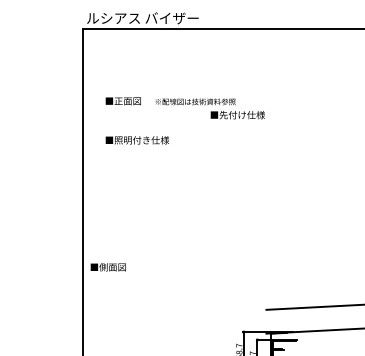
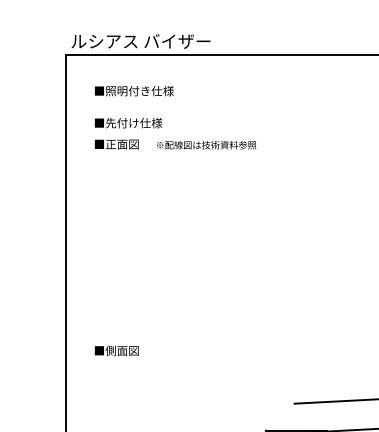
text: (237, 115) -> (128, 123), moved
text: (136, 140) -> (133, 91), moved
text: (107, 267) -> (115, 351), moved

